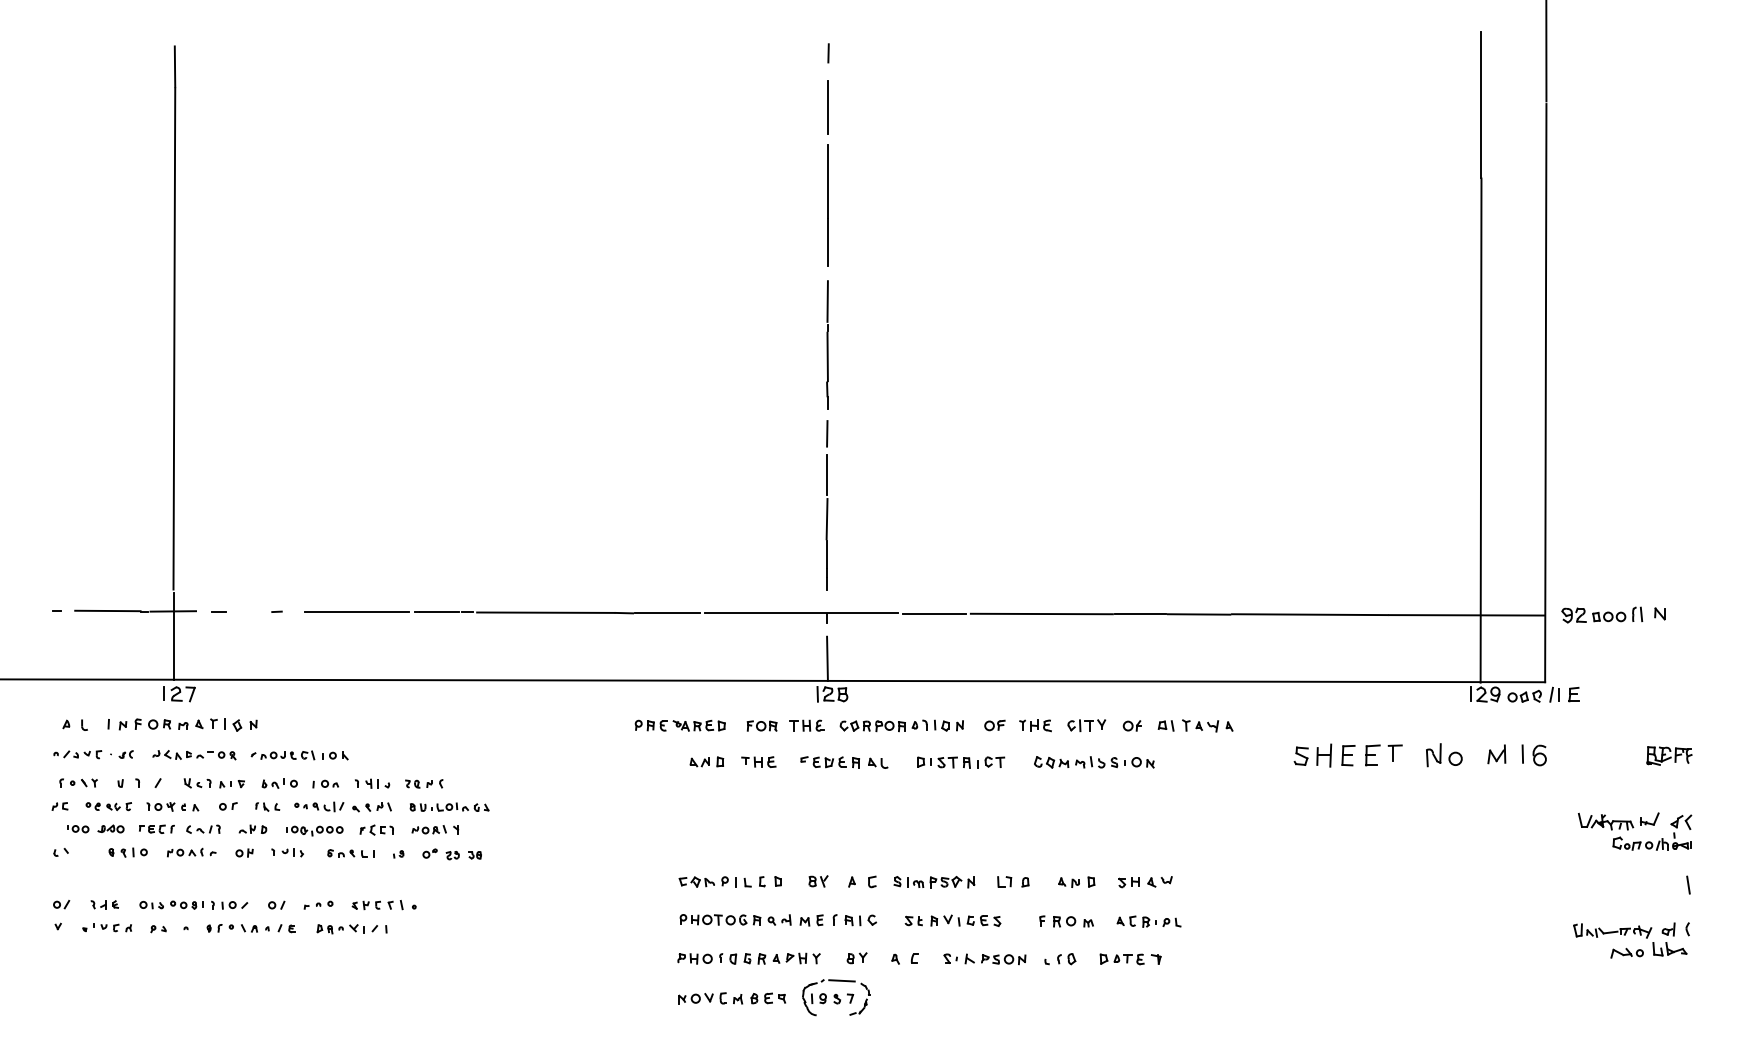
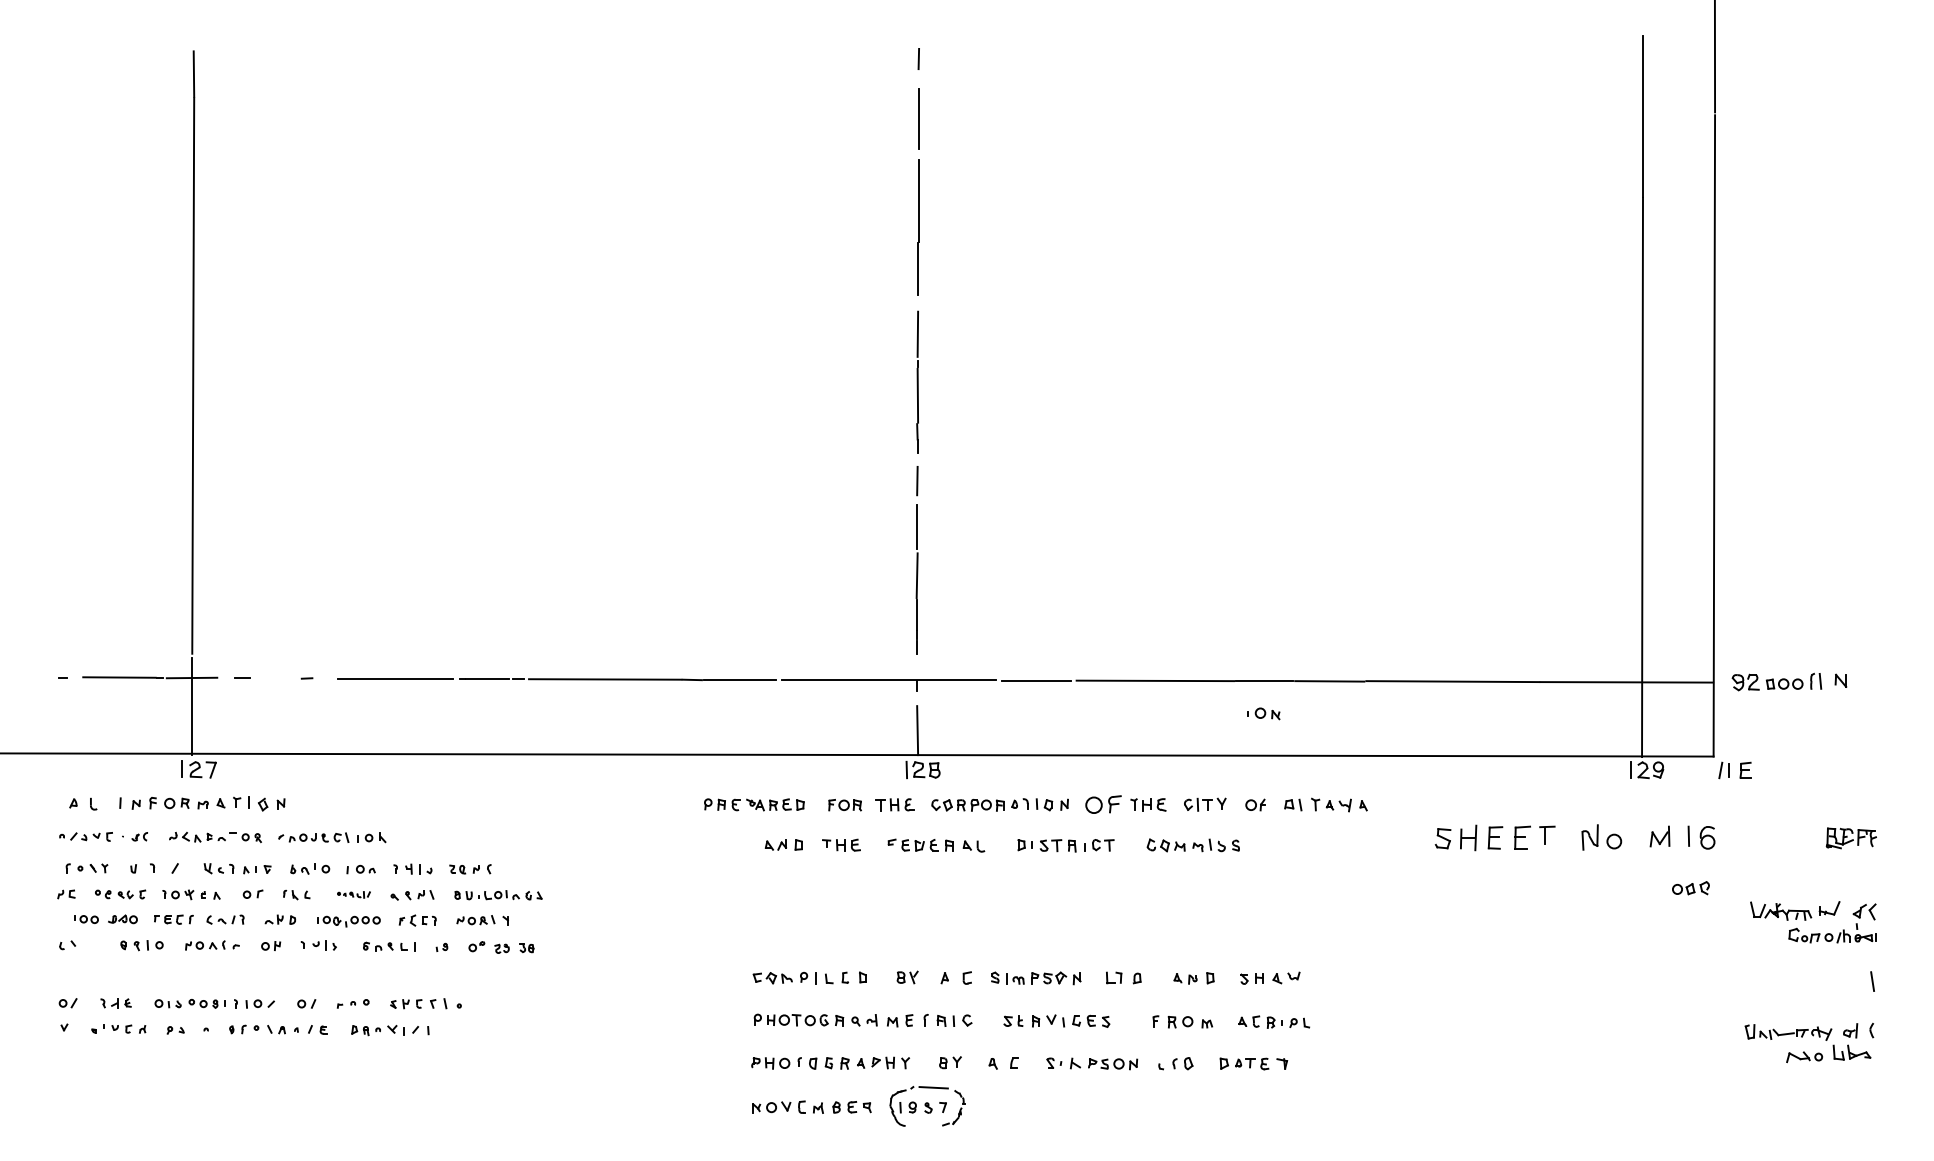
part: (1524, 696) -> (1690, 888), moved
part: (994, 725) -> (1102, 804), size x1.6
part: (1139, 762) -> (1263, 713), moved
part: (318, 806) -> (353, 894), size x0.6

